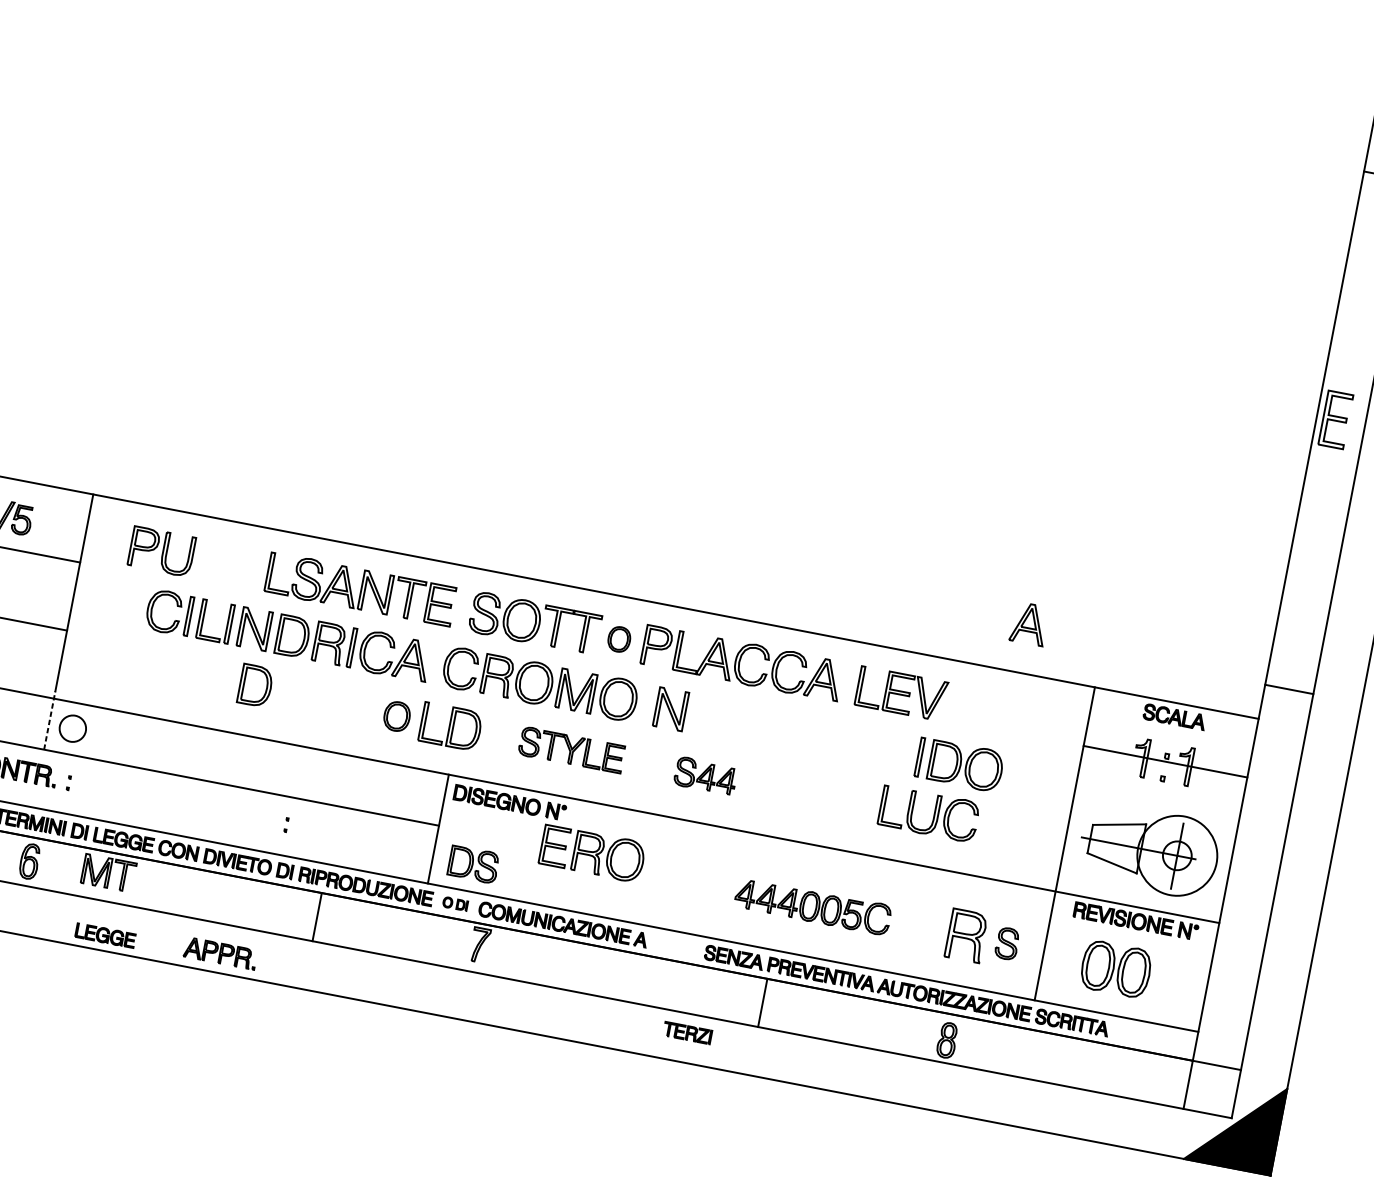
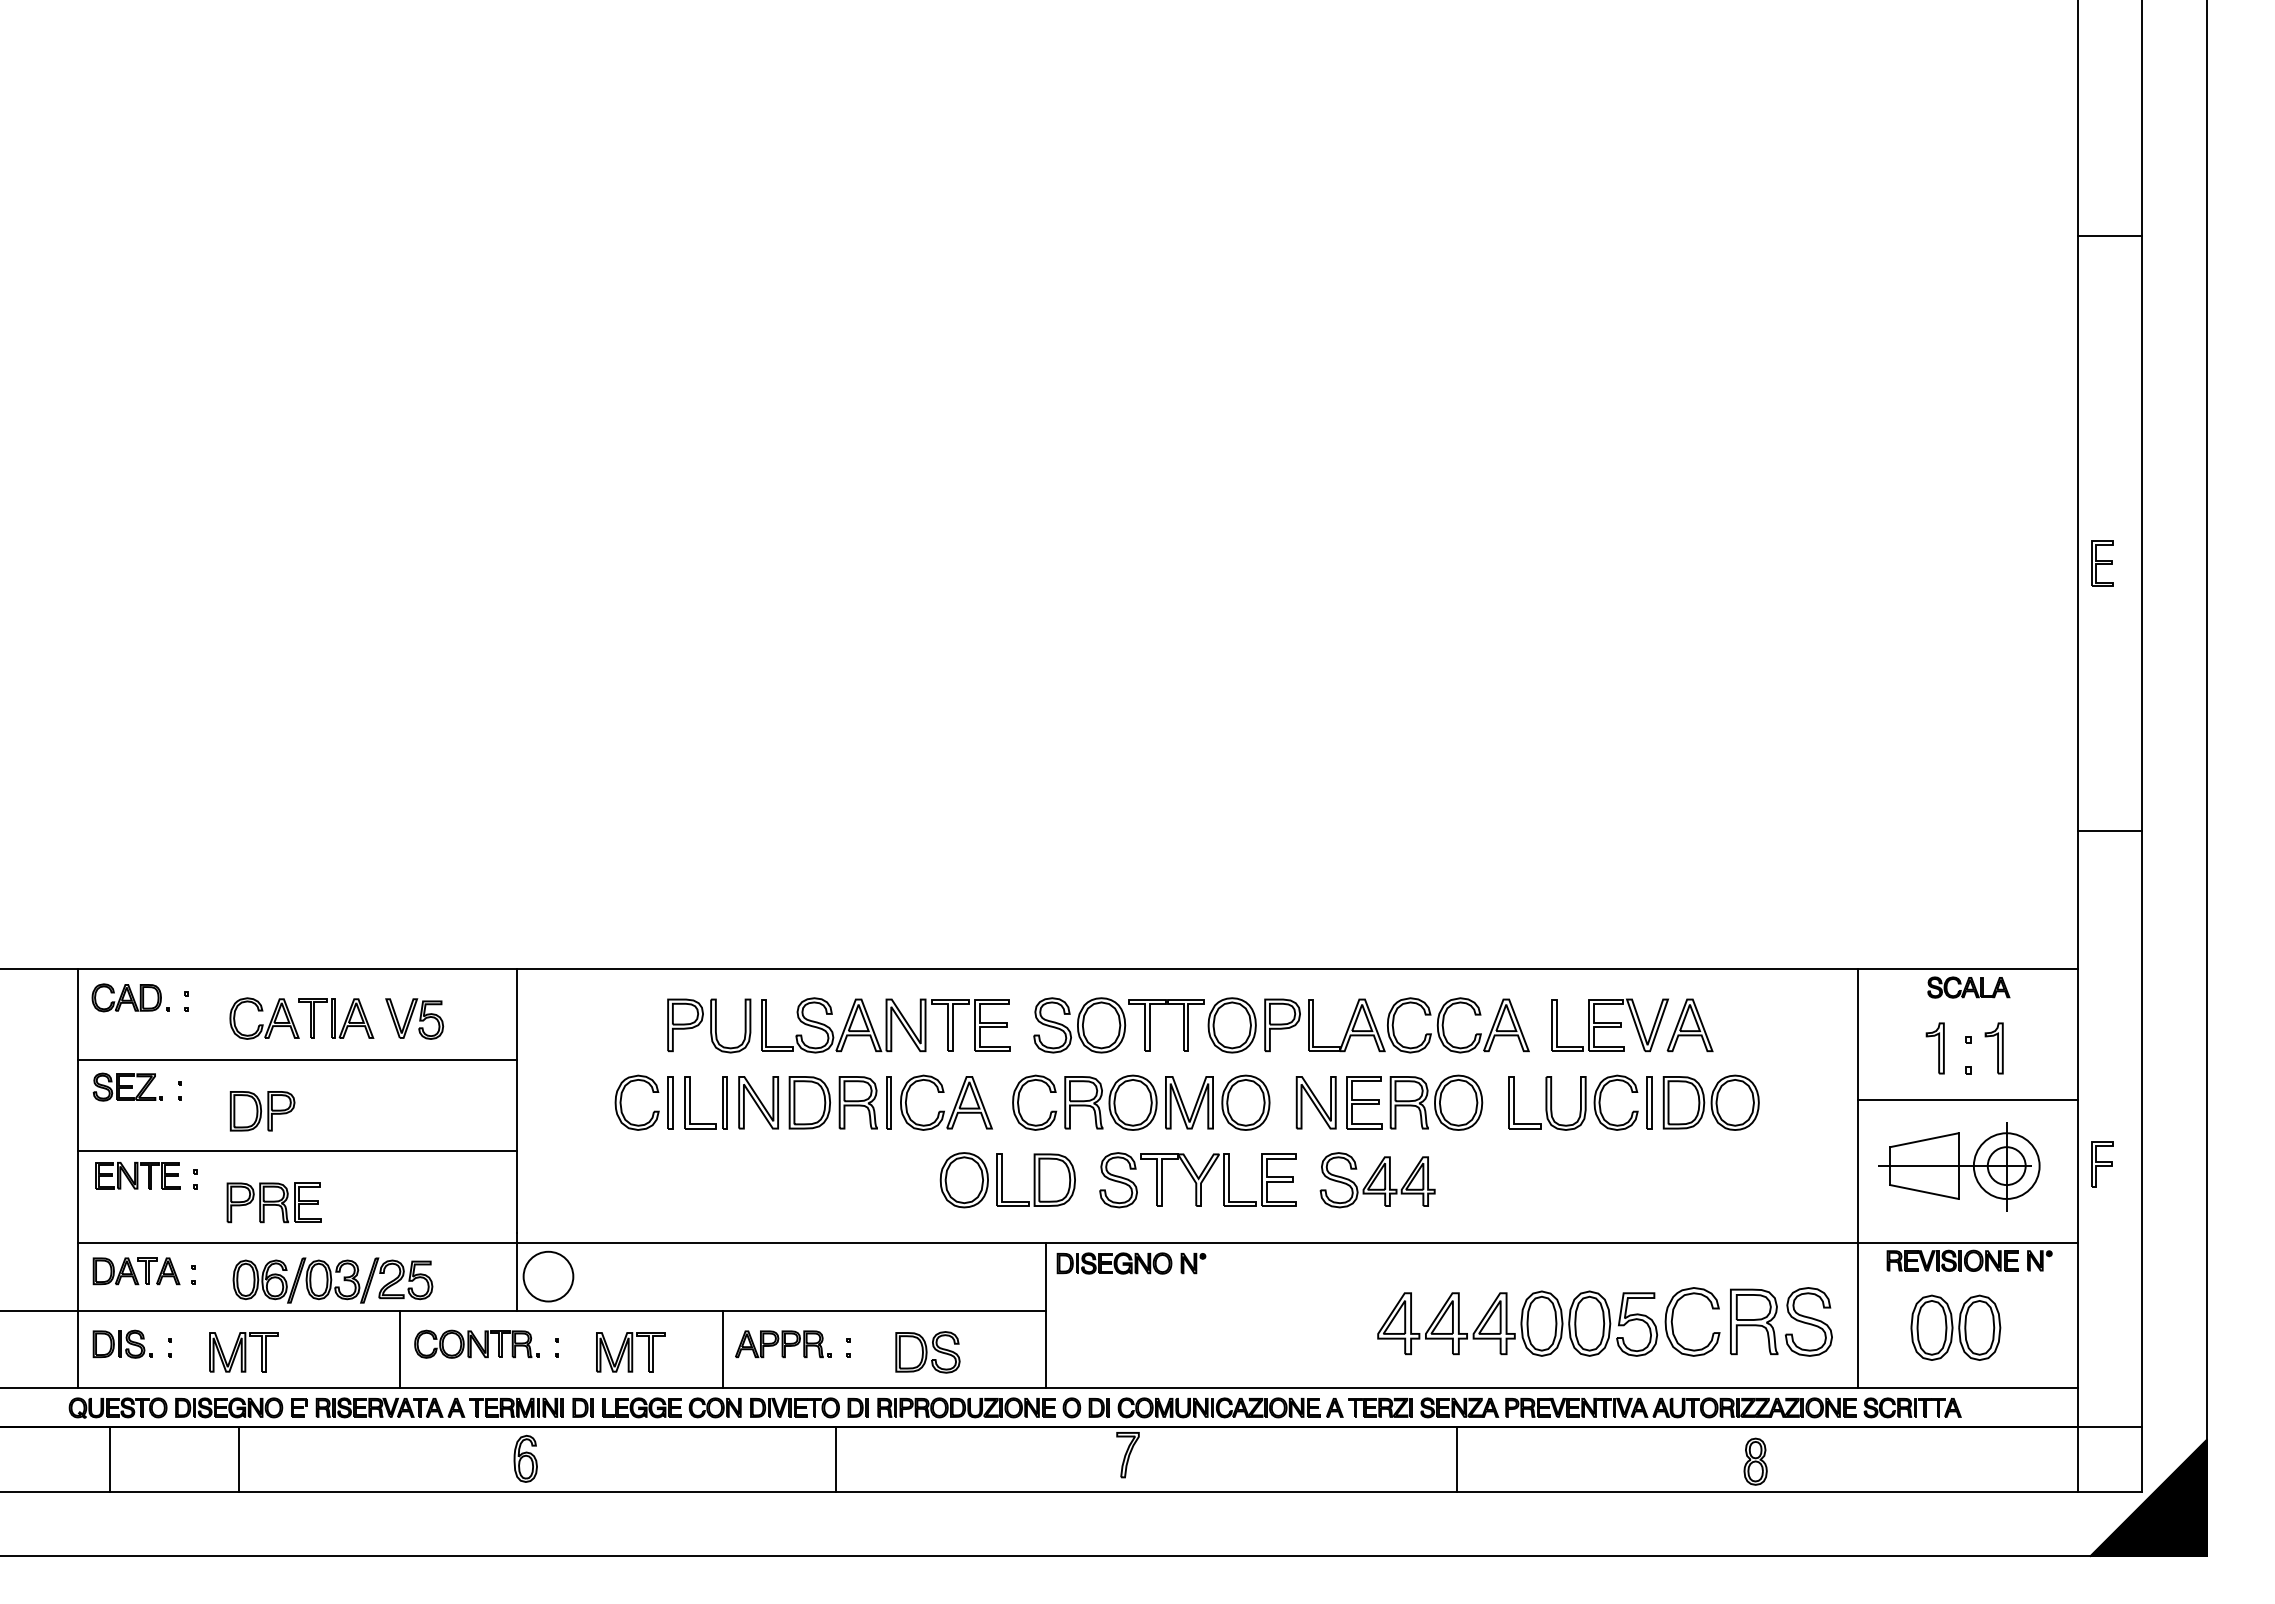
part: (1335, 419) -> (2102, 563), size x0.62
part: (161, 551) -> (709, 1025), moved
part: (1029, 623) -> (1689, 1025), moved
part: (618, 639) -> (1231, 1025), size x1.67
part: (255, 685) -> (773, 1175), removed
line: (1288, 689) -> (2109, 831), moved
part: (396, 716) -> (963, 1180), size x1.43
line: (49, 720) -> (516, 1271), dashed -> solid
circle: (72, 728) -> (548, 1276), size x1.43
part: (571, 750) -> (1197, 1180), size x1.43
line: (1165, 761) -> (1967, 1099), moved
part: (705, 776) -> (1377, 1180), size x1.43
line: (193, 808) -> (723, 1349), added
part: (934, 814) -> (1580, 1102), moved
part: (592, 853) -> (1414, 1102), moved
circle: (1177, 855) -> (2006, 1165), size x0.62
part: (473, 864) -> (927, 1352), moved
part: (1249, 868) -> (2102, 1164), added
part: (108, 873) -> (630, 1352), moved
part: (454, 903) -> (1085, 1407), size x1.43
part: (812, 905) -> (1548, 1321), size x1.67
line: (316, 917) -> (835, 1459), moved
part: (105, 935) -> (641, 1535), removed
part: (1007, 943) -> (1808, 1321), size x1.67
part: (220, 953) -> (783, 1344), moved
line: (762, 1003) -> (1456, 1459), moved
part: (687, 1032) -> (1380, 1407), moved

